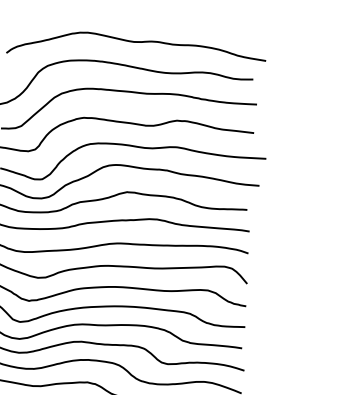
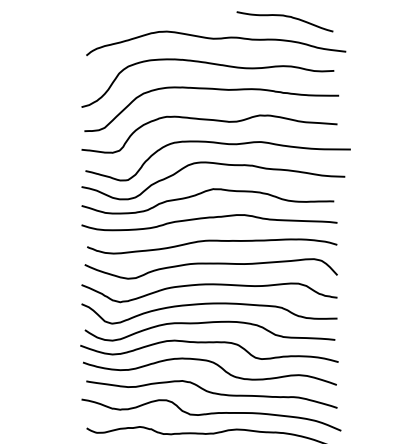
curve: (208, 24) -> (286, 17), added

